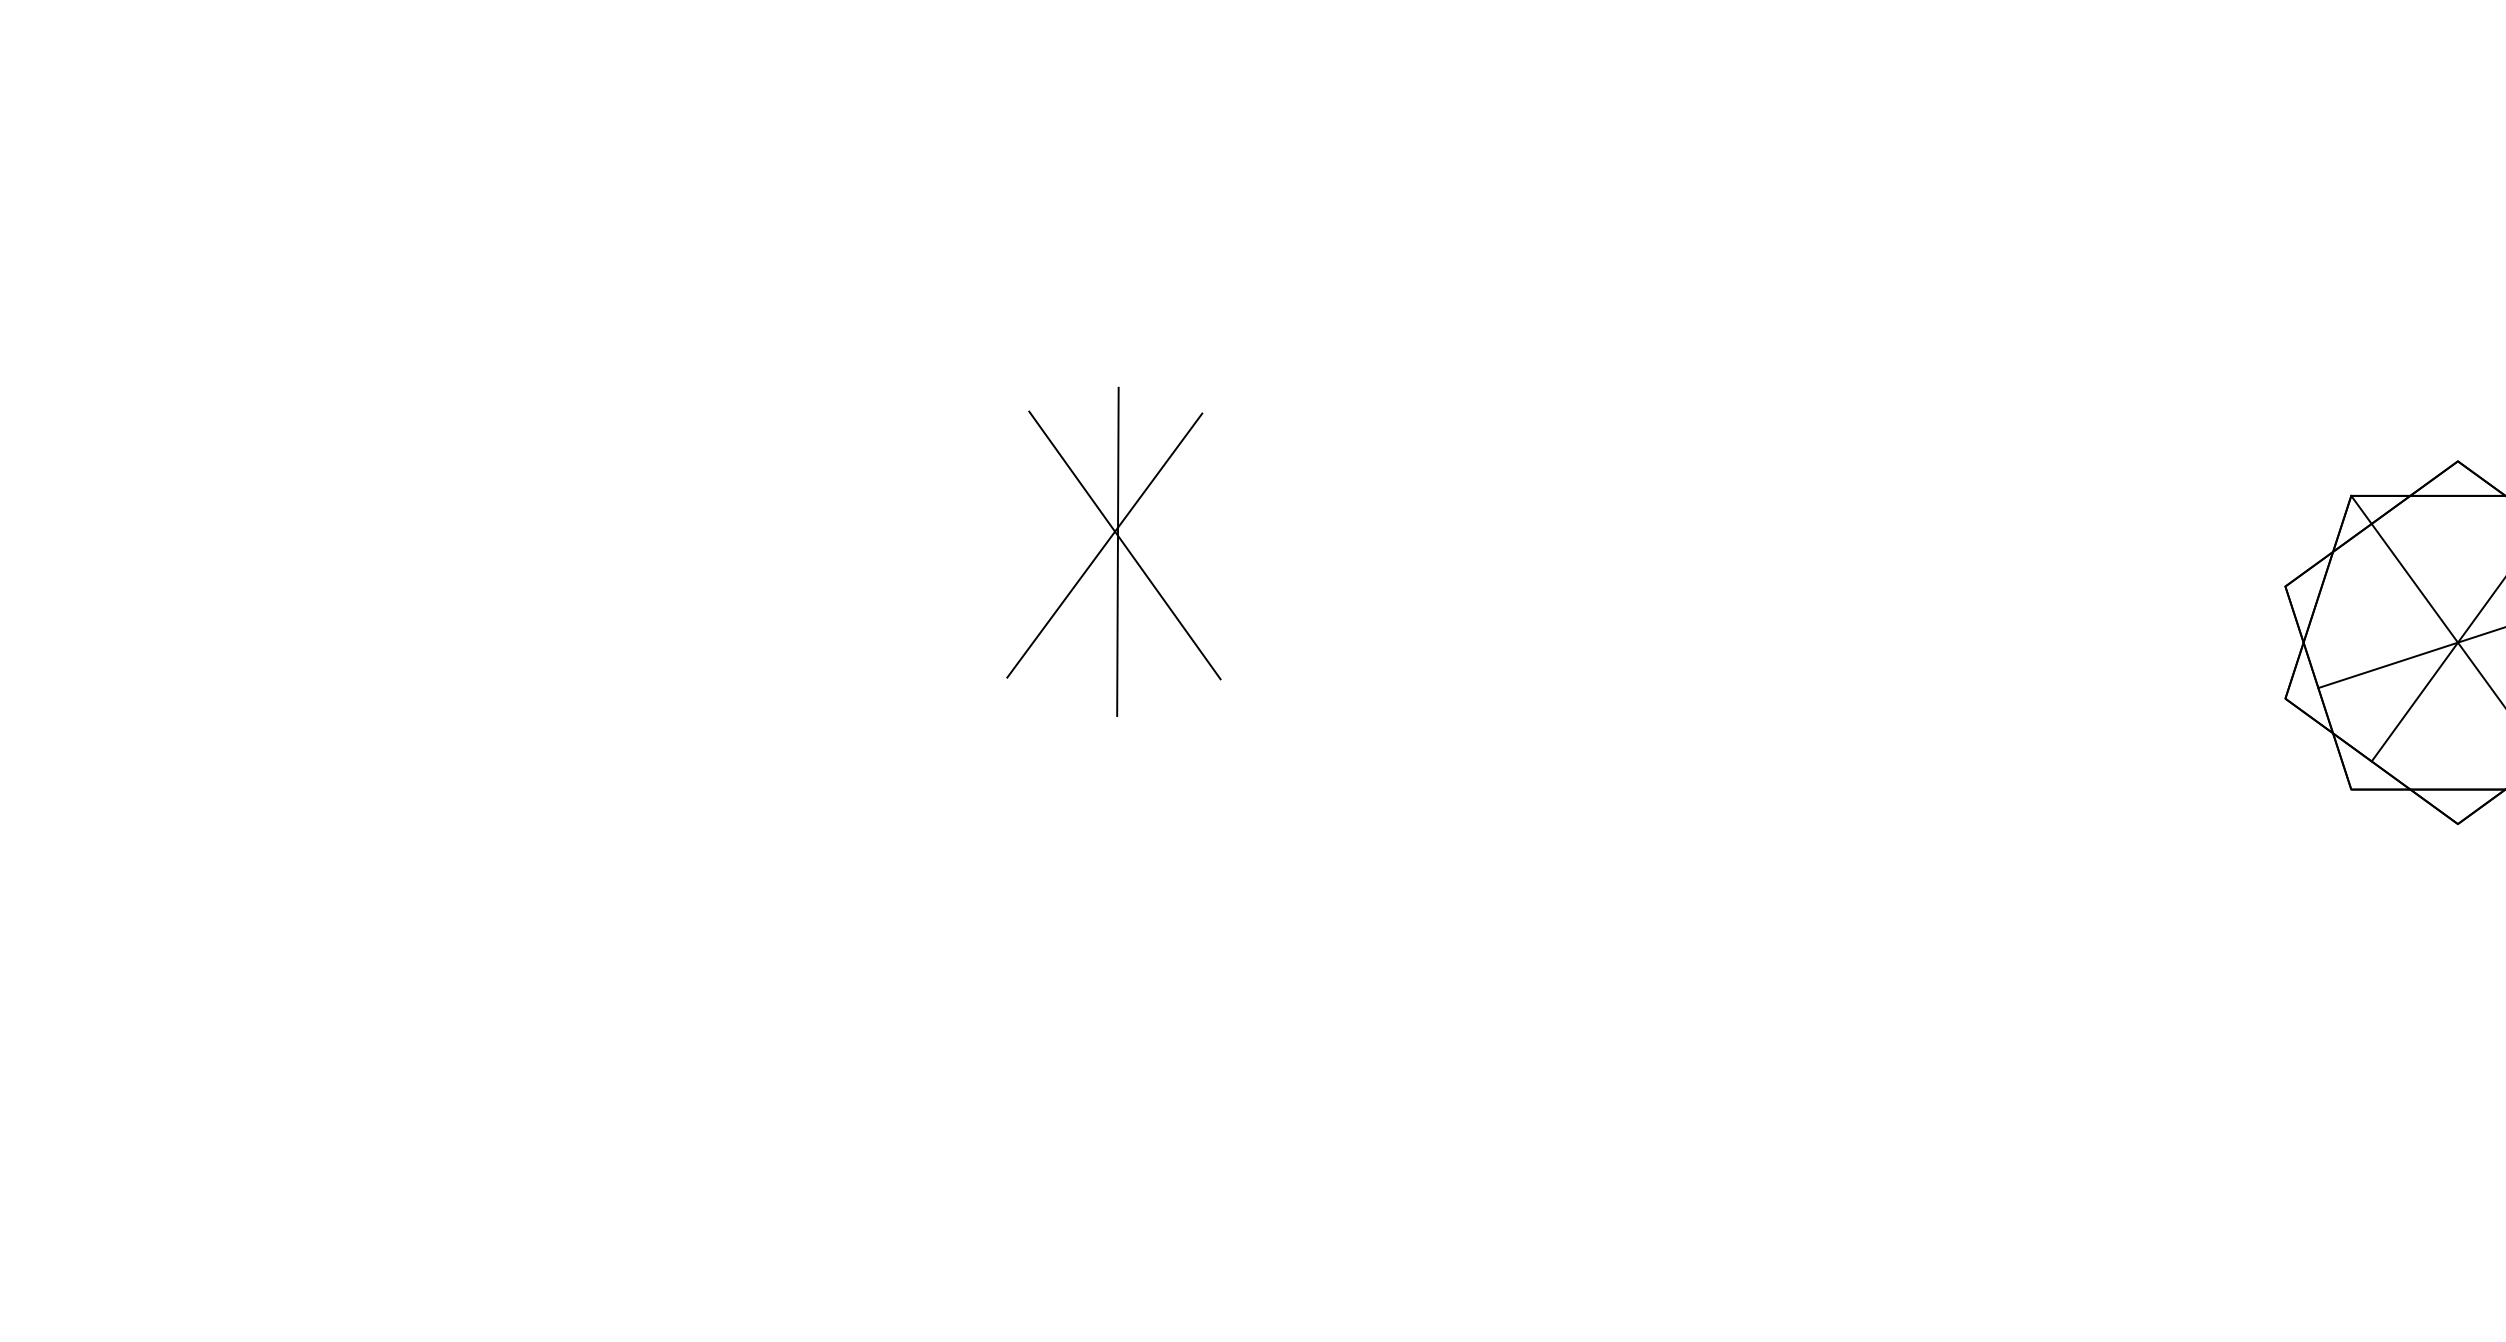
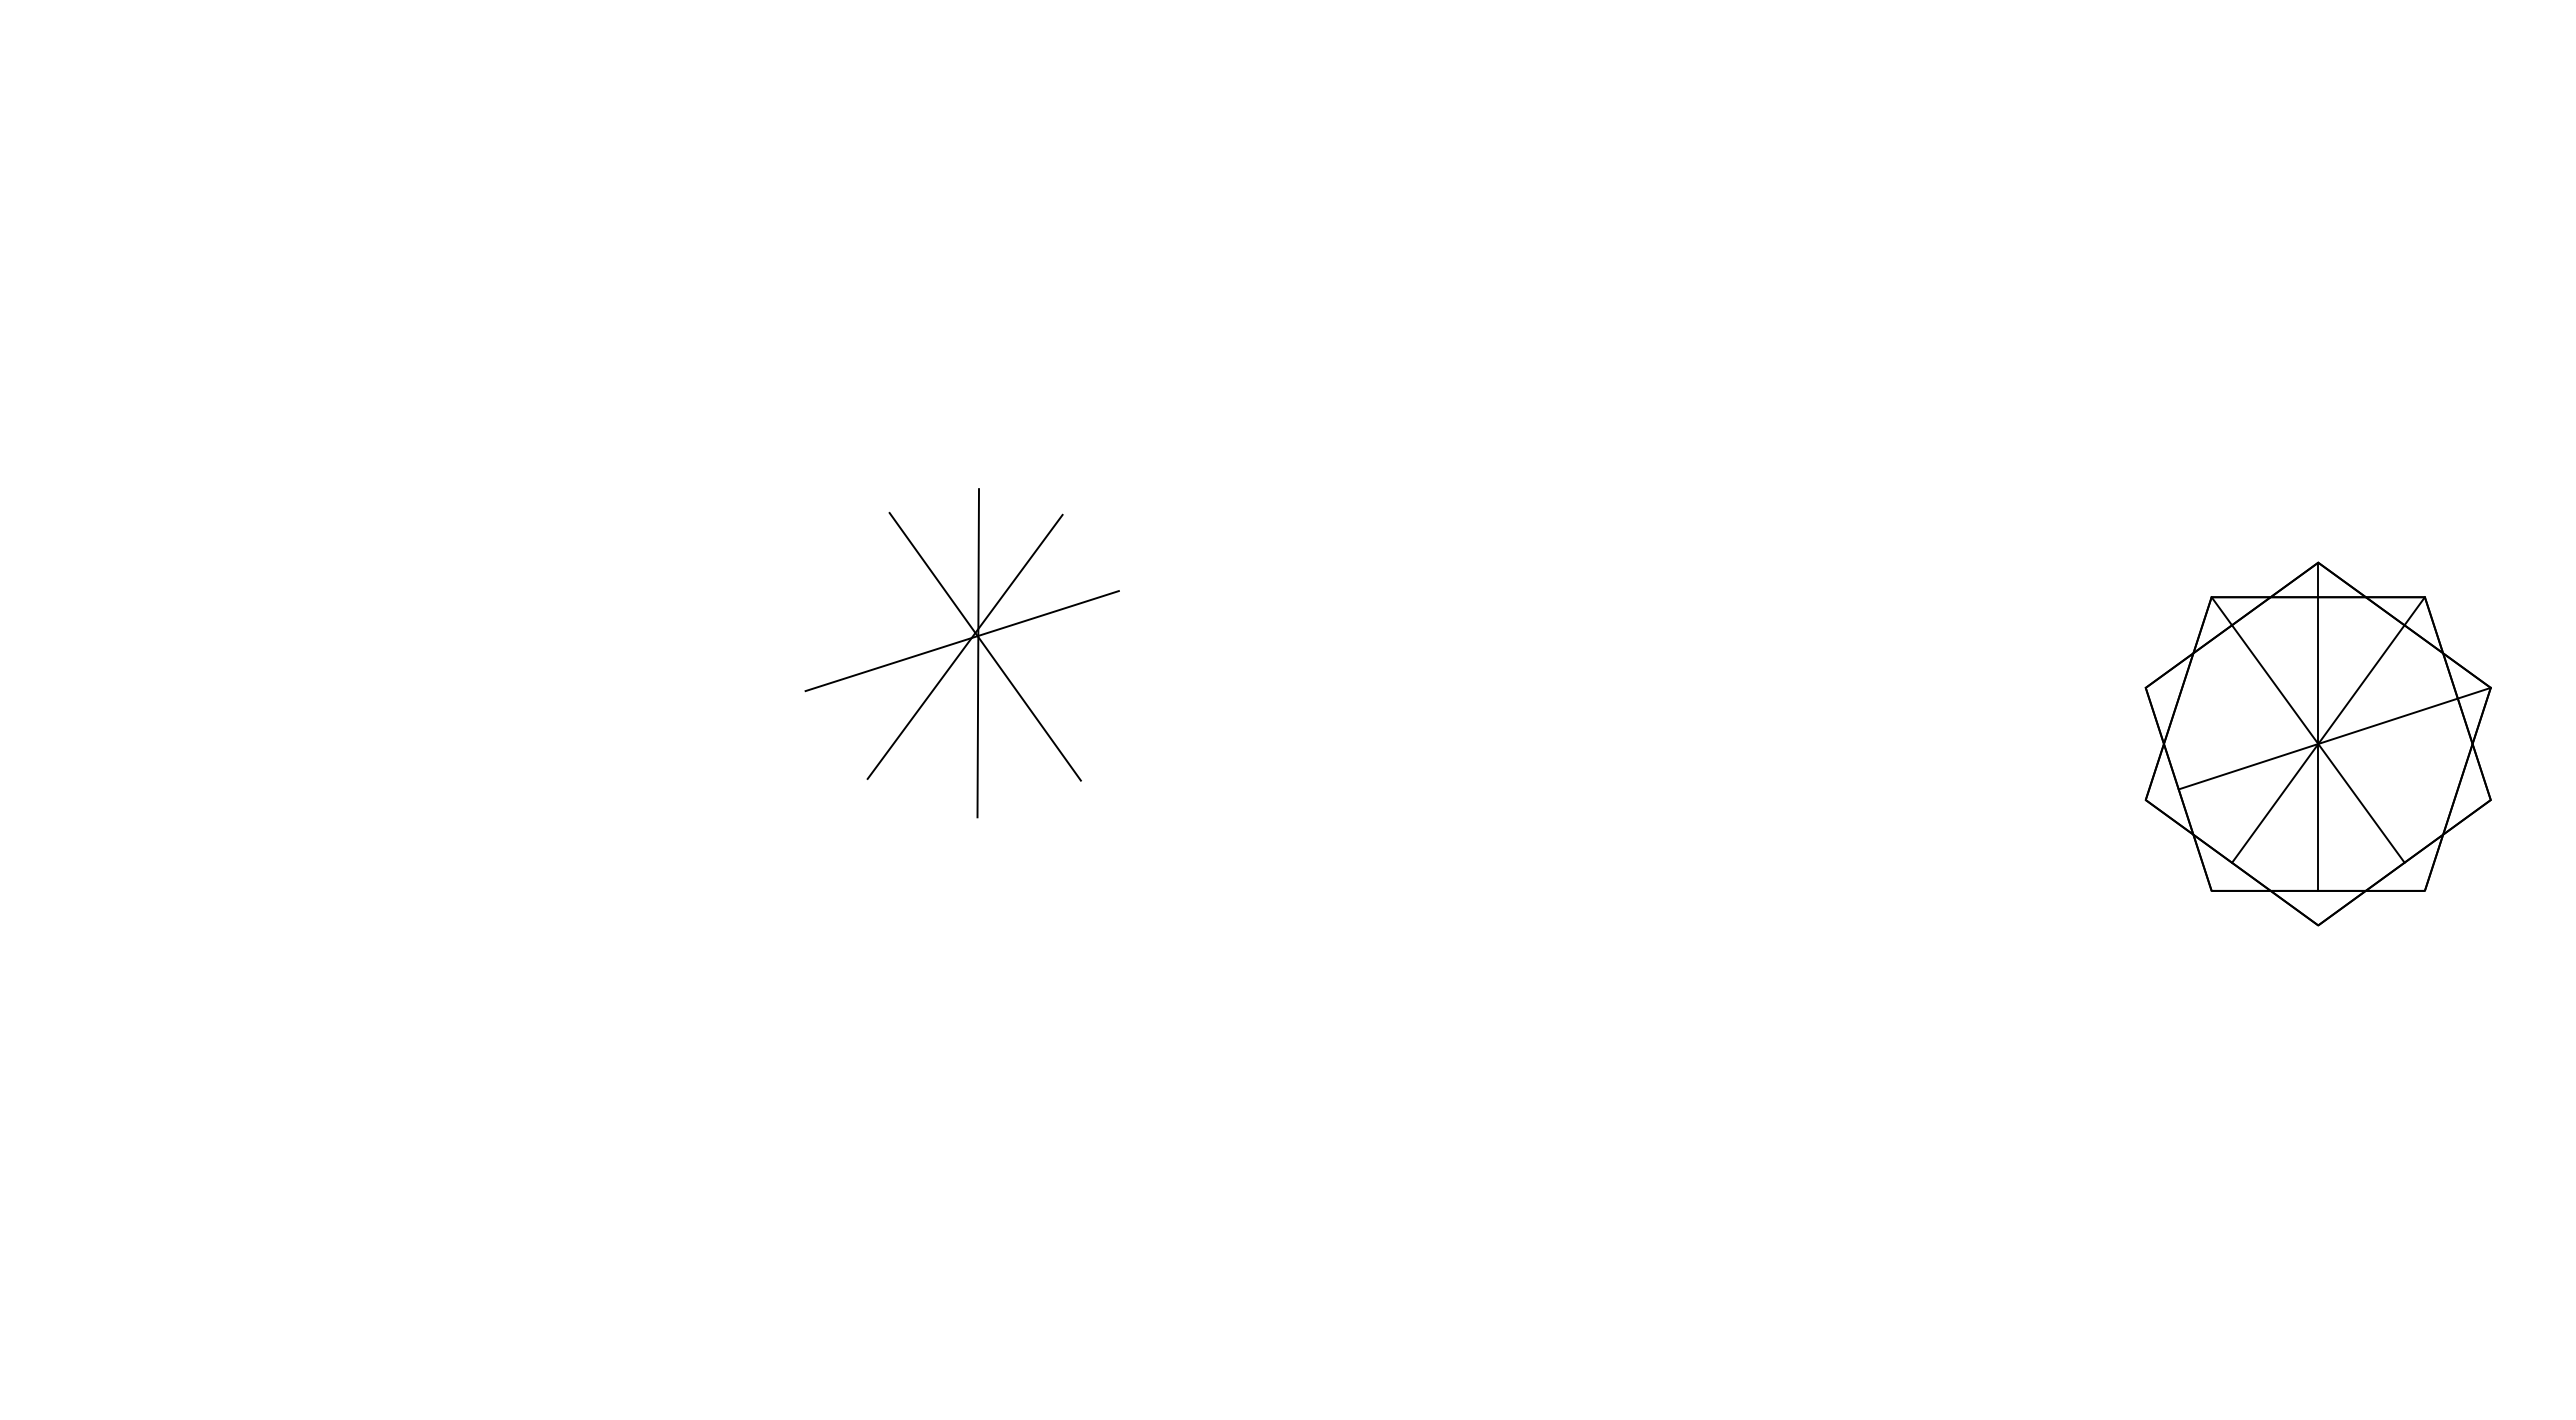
line: (1101, 540) -> (961, 641), added
line: (2458, 625) -> (2318, 726), added

